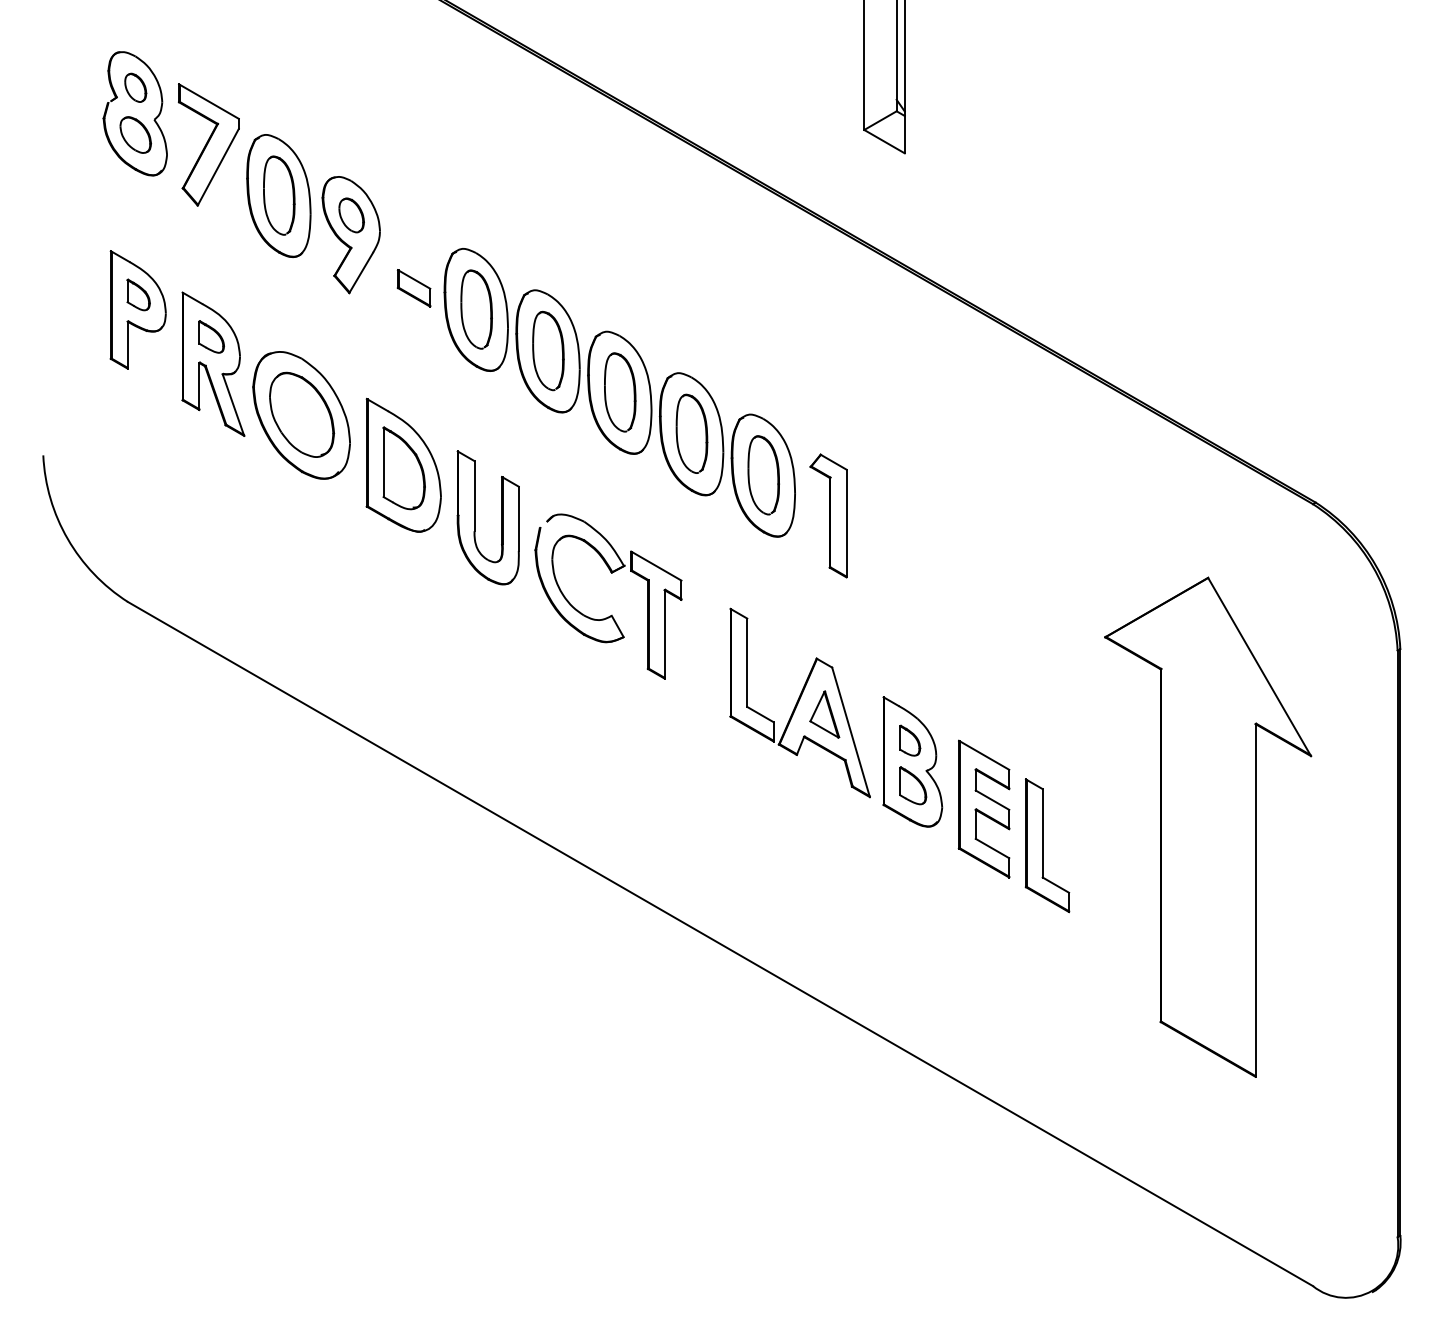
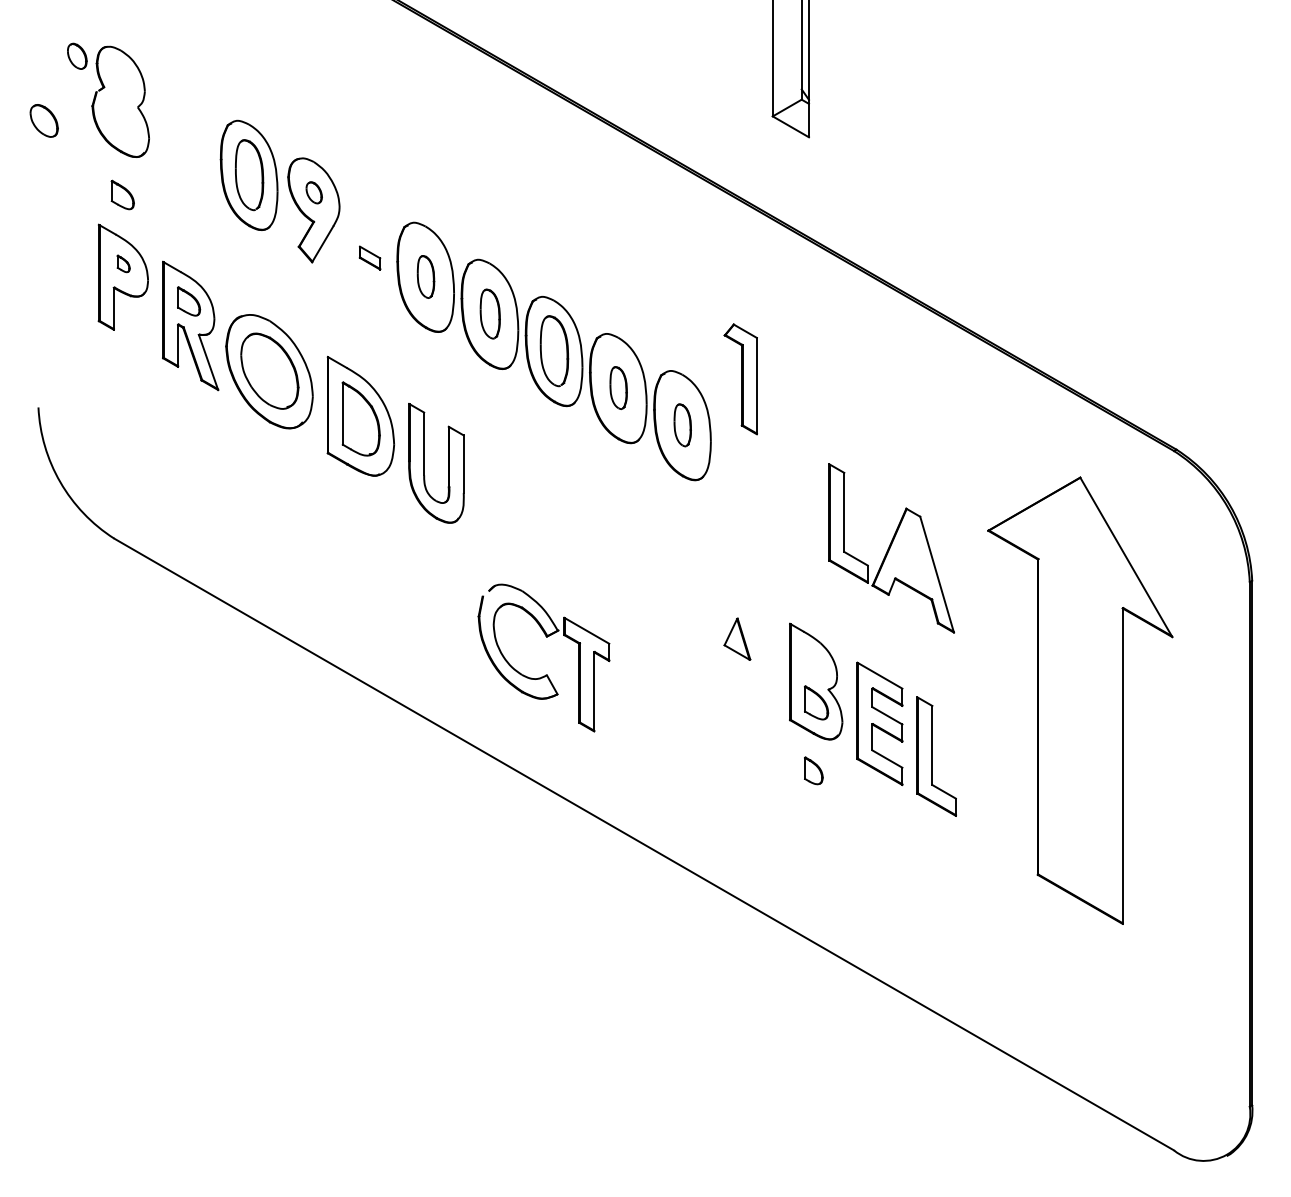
part: (135, 87) -> (77, 56), moved
part: (135, 134) -> (44, 120), moved
part: (208, 144) -> (186, 129), removed
part: (351, 215) -> (314, 192), size x0.7
part: (137, 217) -> (122, 194), added
part: (413, 288) -> (369, 258), size x0.7
part: (138, 294) -> (123, 263), size x0.6
part: (476, 309) -> (425, 276), size x0.6
part: (548, 350) -> (490, 313), size x0.7
part: (691, 433) -> (618, 387), size x0.6
part: (763, 475) -> (682, 425), size x0.6
part: (828, 515) -> (740, 378), moved
part: (611, 614) -> (546, 674), moved
part: (799, 702) -> (891, 547), moved
part: (910, 740) -> (814, 770), moved
part: (1208, 826) -> (1080, 700), moved

